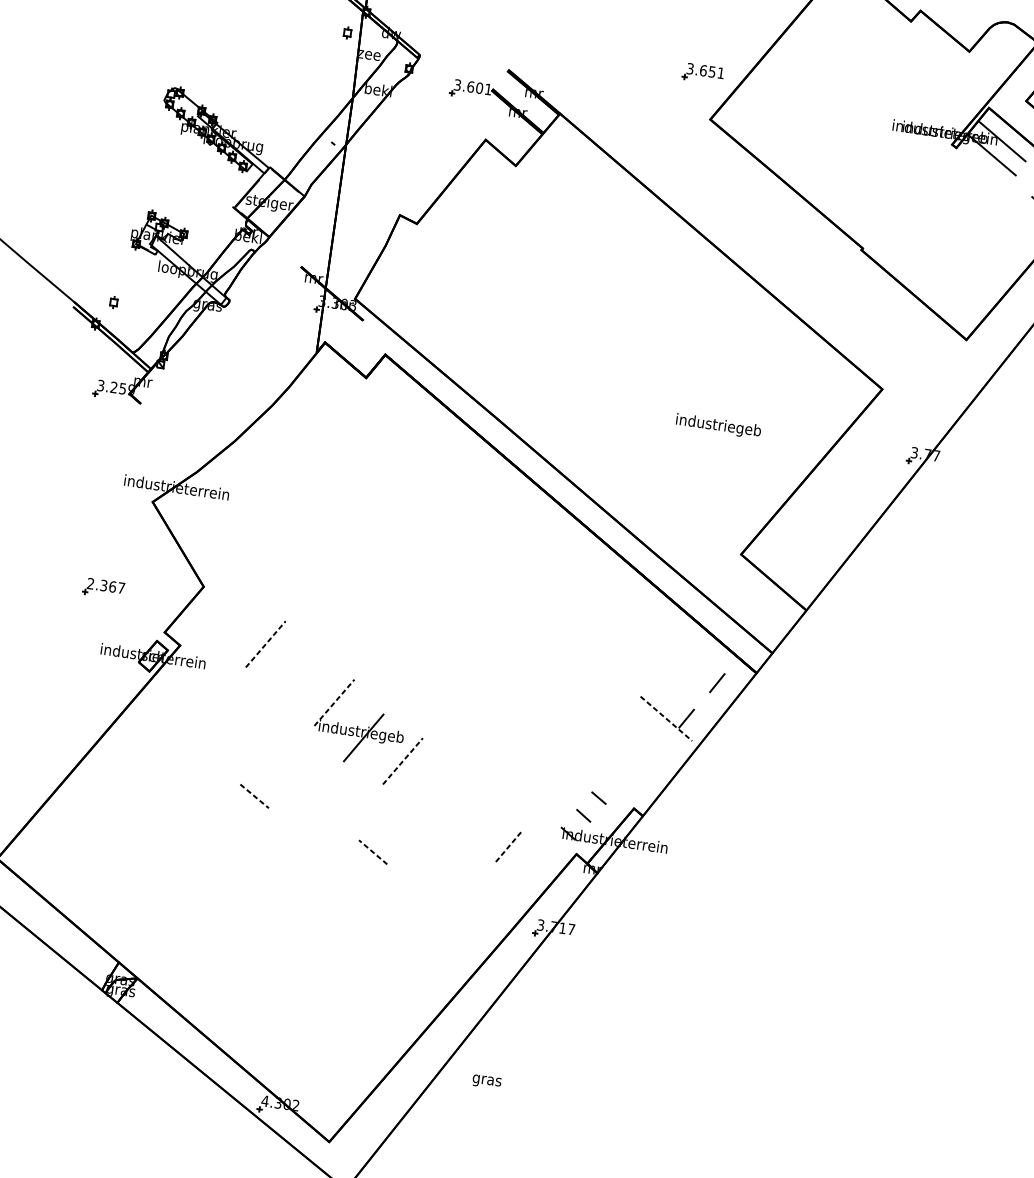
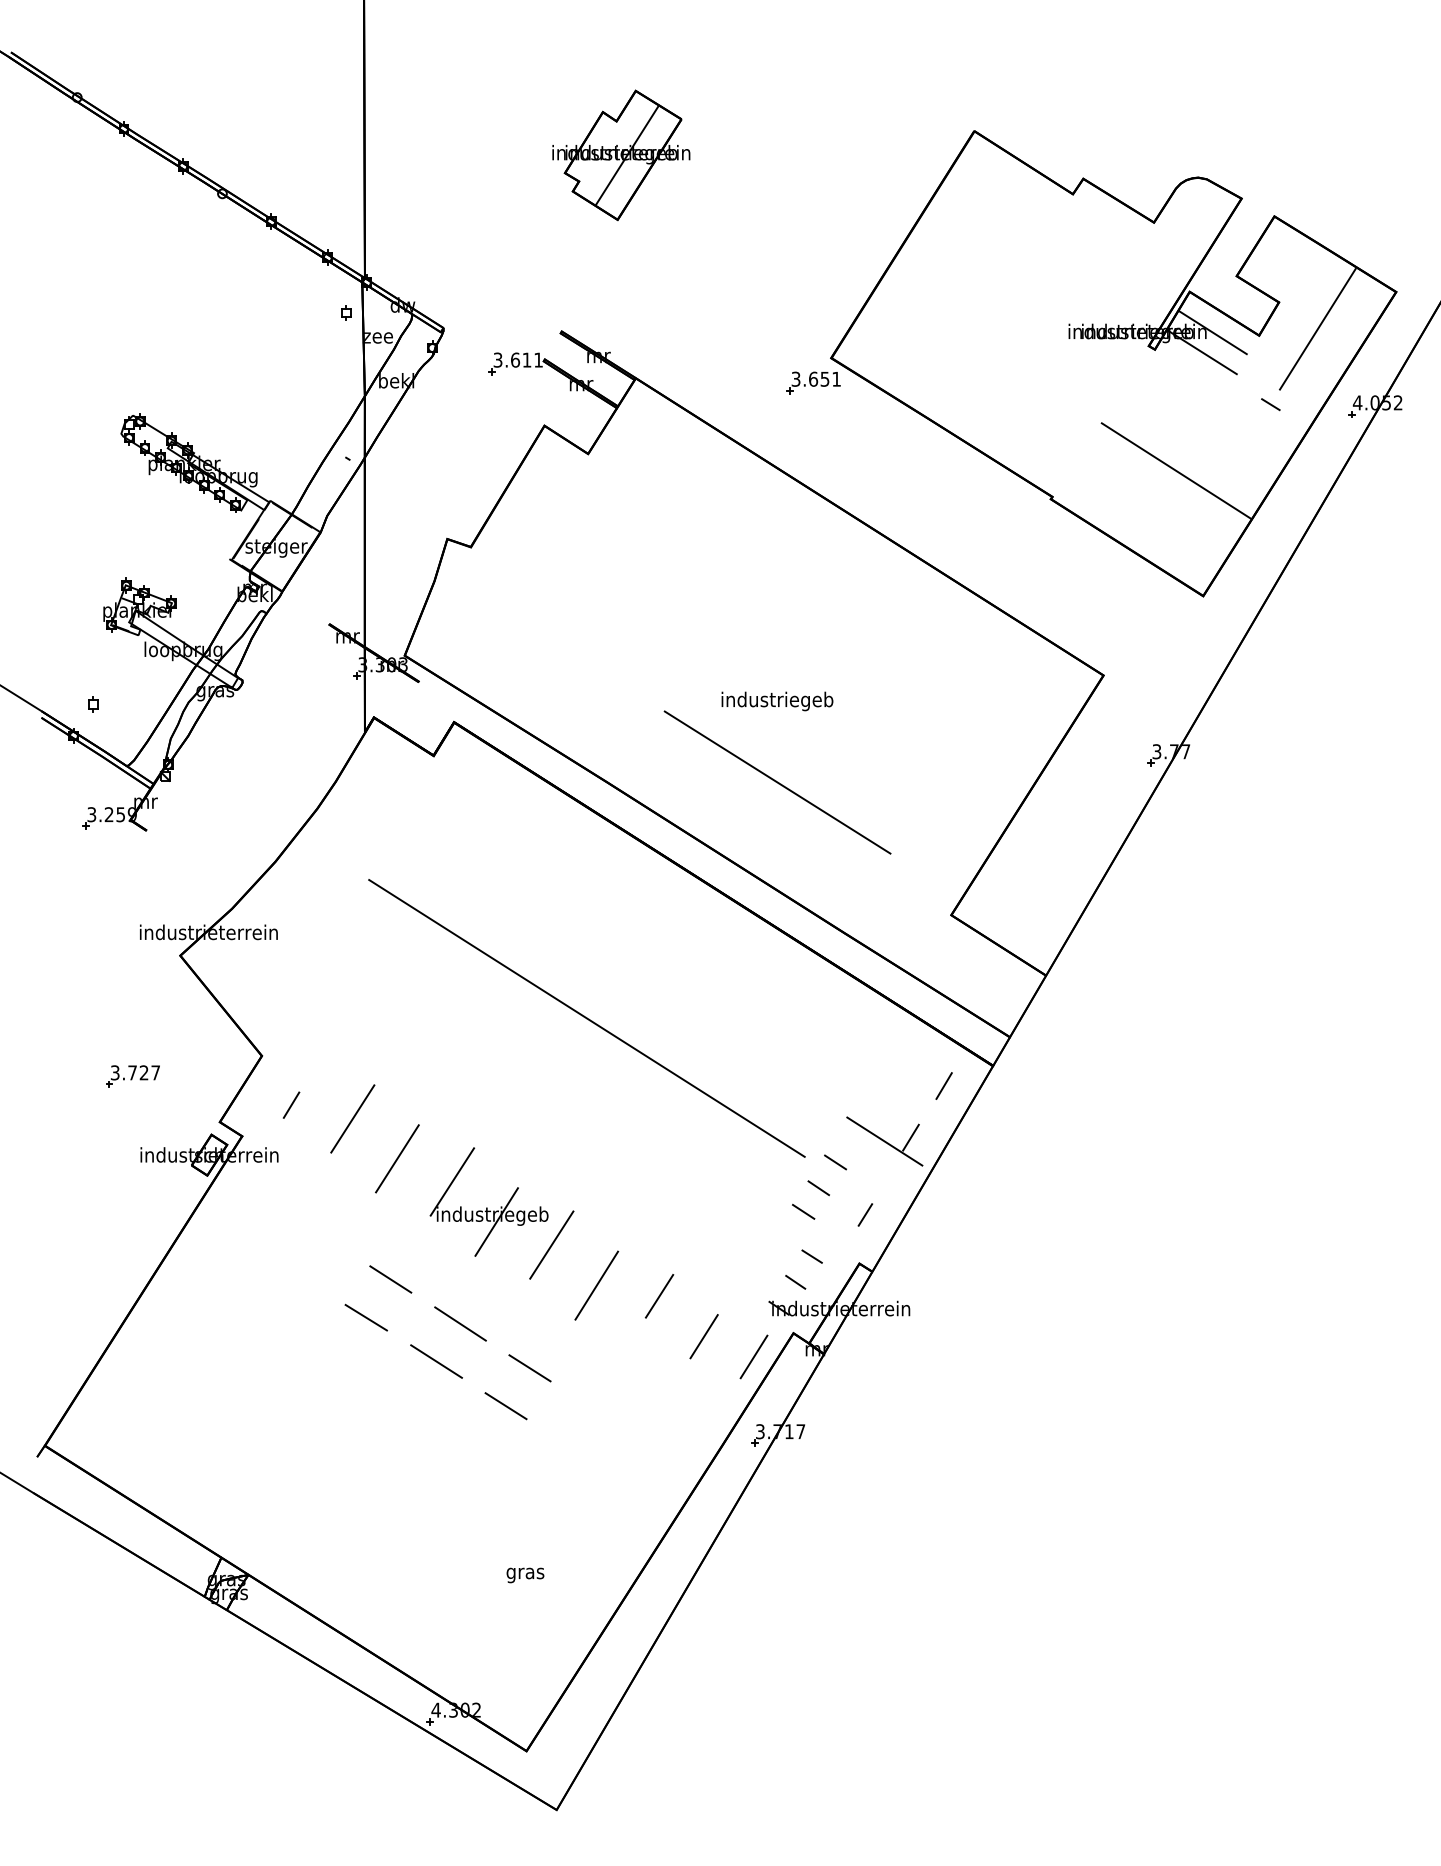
part: (703, 73) -> (813, 382), moved
text: (479, 87) -> (526, 359), 3.601 -> 3.611
line: (958, 241) -> (1175, 470), added
text: (718, 426) -> (777, 701), moved
line: (623, 435) -> (777, 782), added
text: (101, 585) -> (129, 1072), 2.367 -> 3.727
line: (453, 592) -> (586, 1017), added
line: (220, 626) -> (291, 1104), added
line: (265, 643) -> (352, 1118), dashed -> solid
line: (295, 679) -> (397, 1158), added
line: (334, 702) -> (452, 1181), dashed -> solid
line: (666, 718) -> (884, 1141), dashed -> solid
line: (626, 729) -> (835, 1162), added
line: (611, 747) -> (818, 1188), added
line: (402, 761) -> (551, 1245), dashed -> solid
line: (597, 763) -> (803, 1211), added
line: (277, 770) -> (390, 1279), added
line: (643, 771) -> (865, 1214), added
line: (254, 796) -> (366, 1317), dashed -> solid
line: (432, 796) -> (596, 1285), added
line: (325, 810) -> (460, 1323), added
line: (479, 811) -> (659, 1295), added
line: (303, 837) -> (436, 1361), added
line: (508, 847) -> (704, 1336), dashed -> solid
line: (372, 852) -> (529, 1368), dashed -> solid
line: (543, 867) -> (753, 1356), added
line: (350, 878) -> (505, 1406), added
text: (486, 1081) -> (525, 1575), moved

